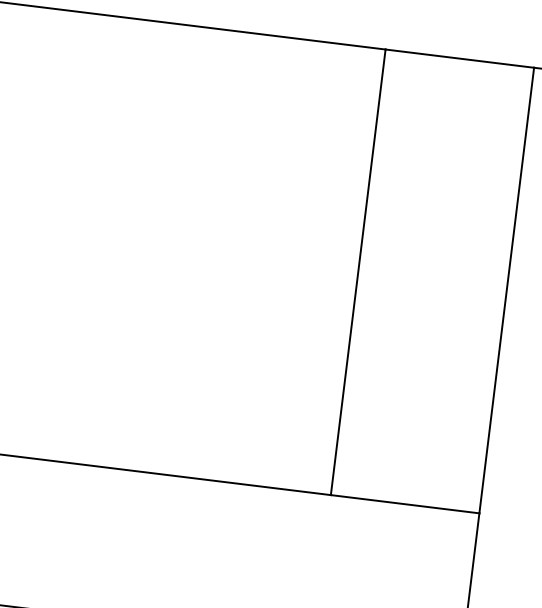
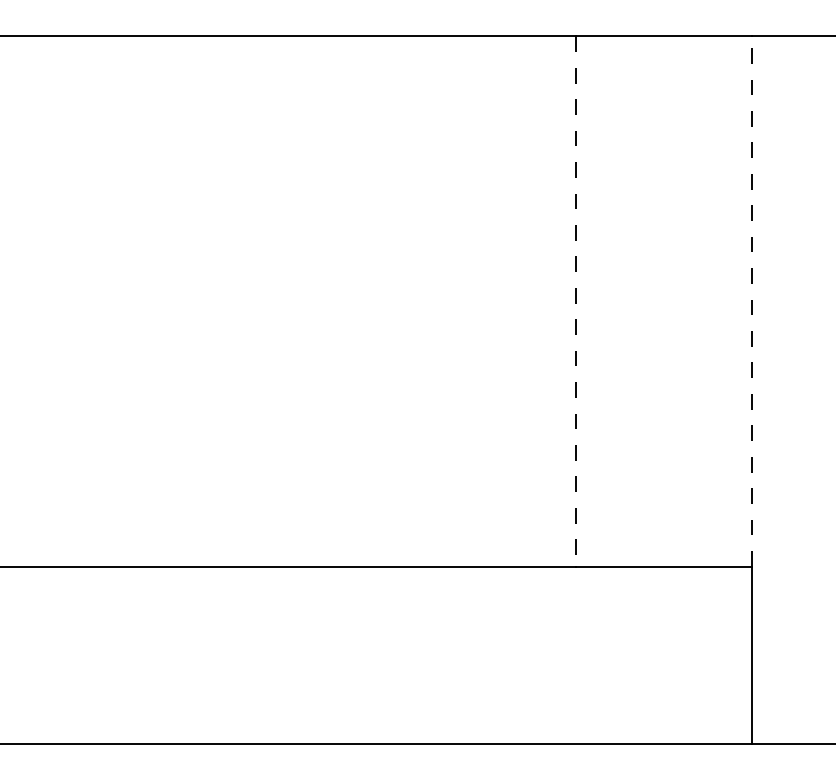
line: (358, 273) -> (575, 302), solid -> dashed
line: (506, 290) -> (752, 301), solid -> dashed

